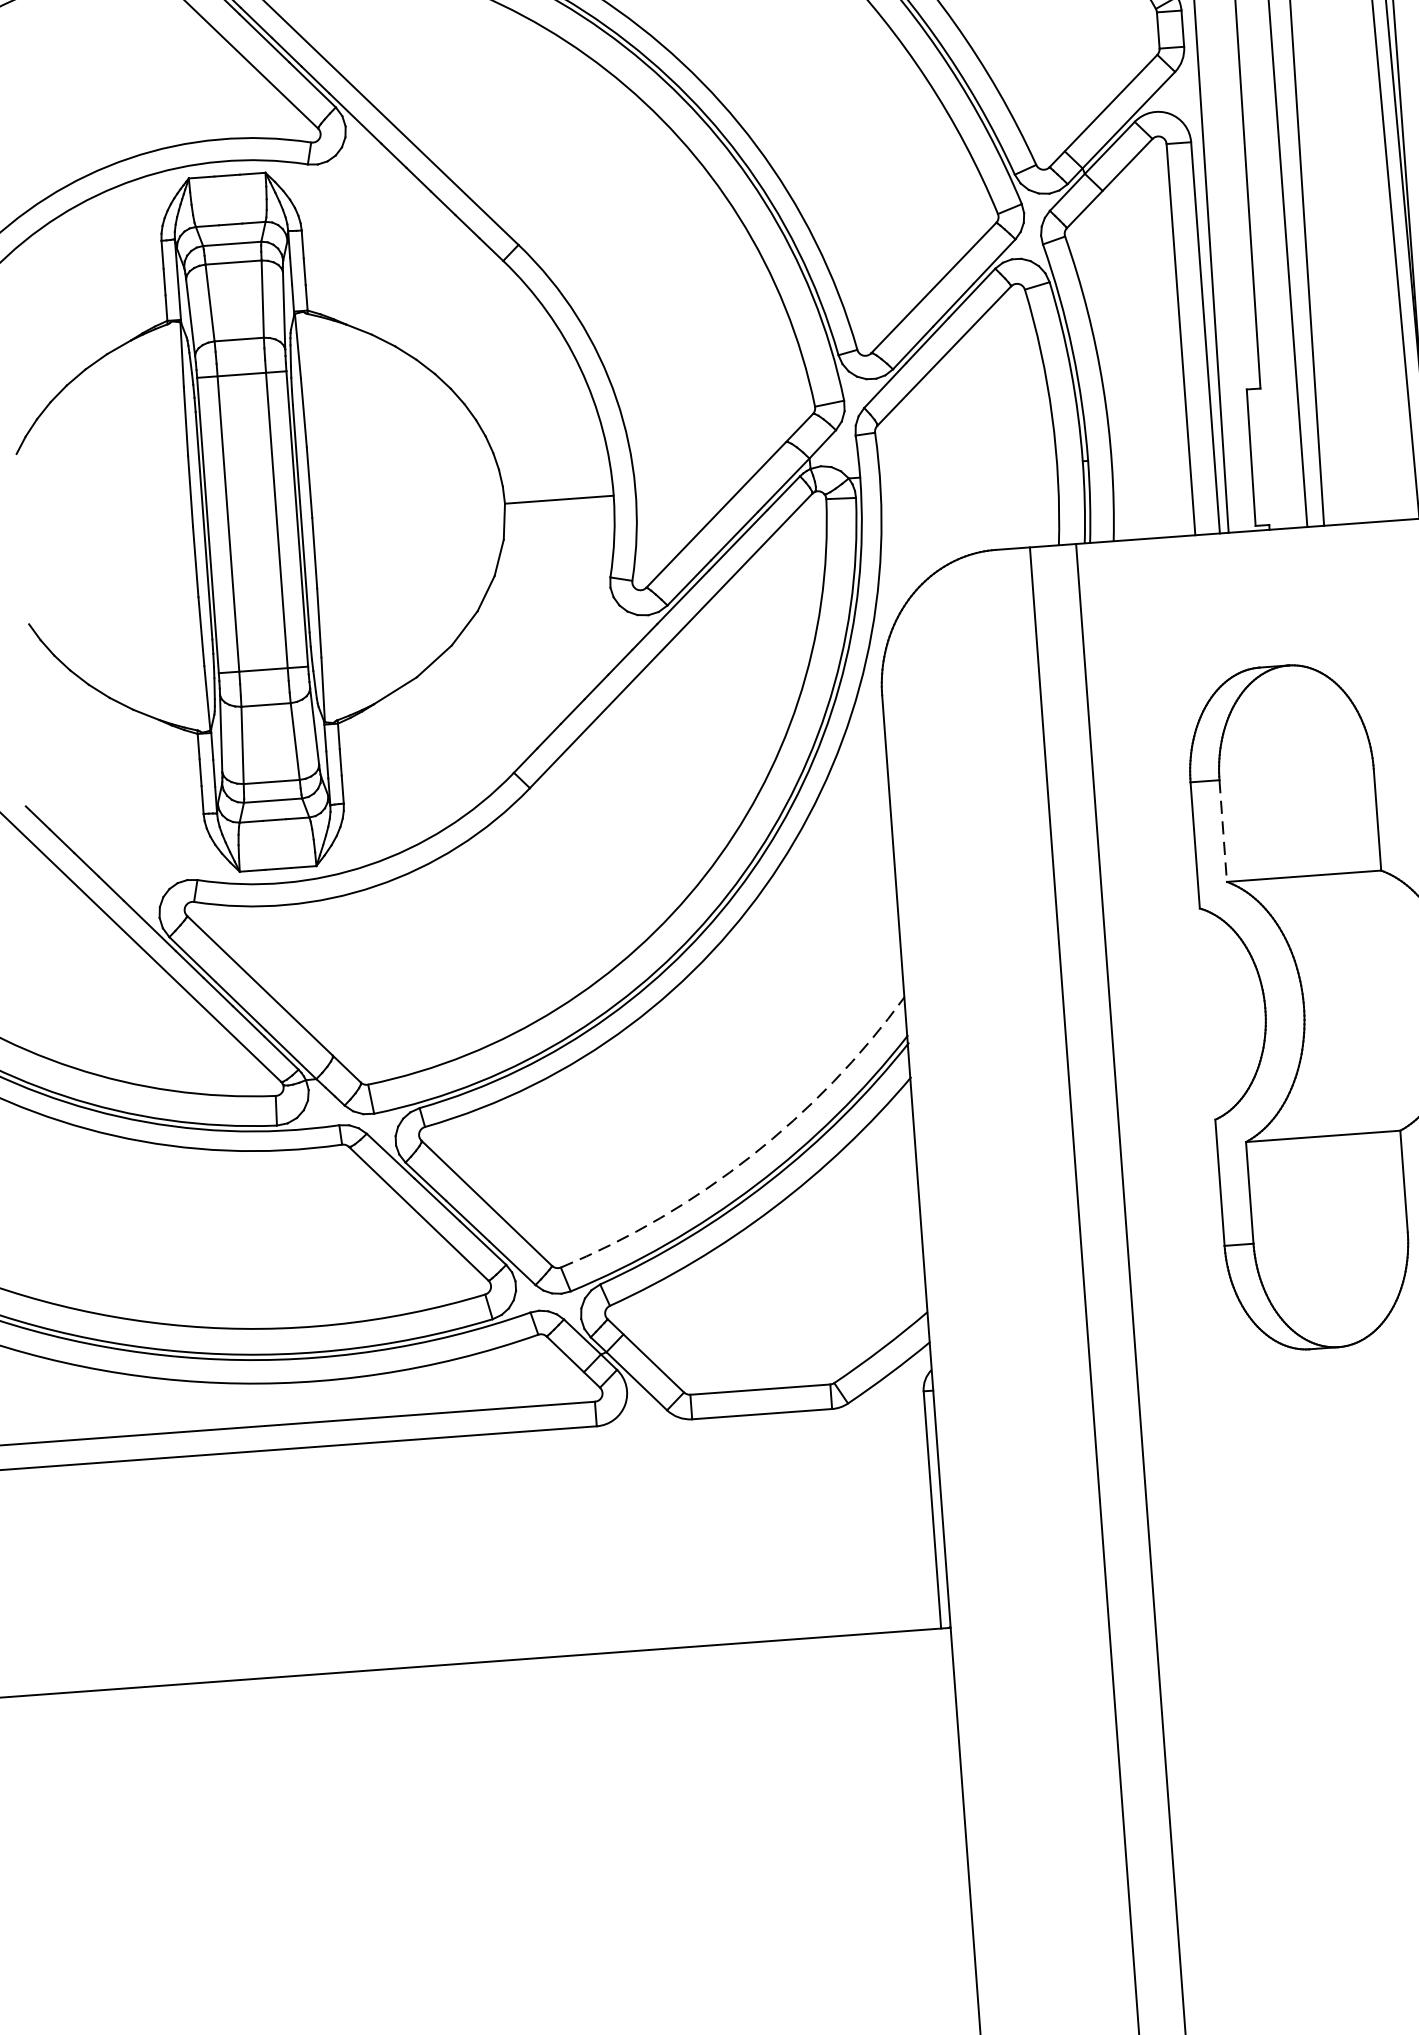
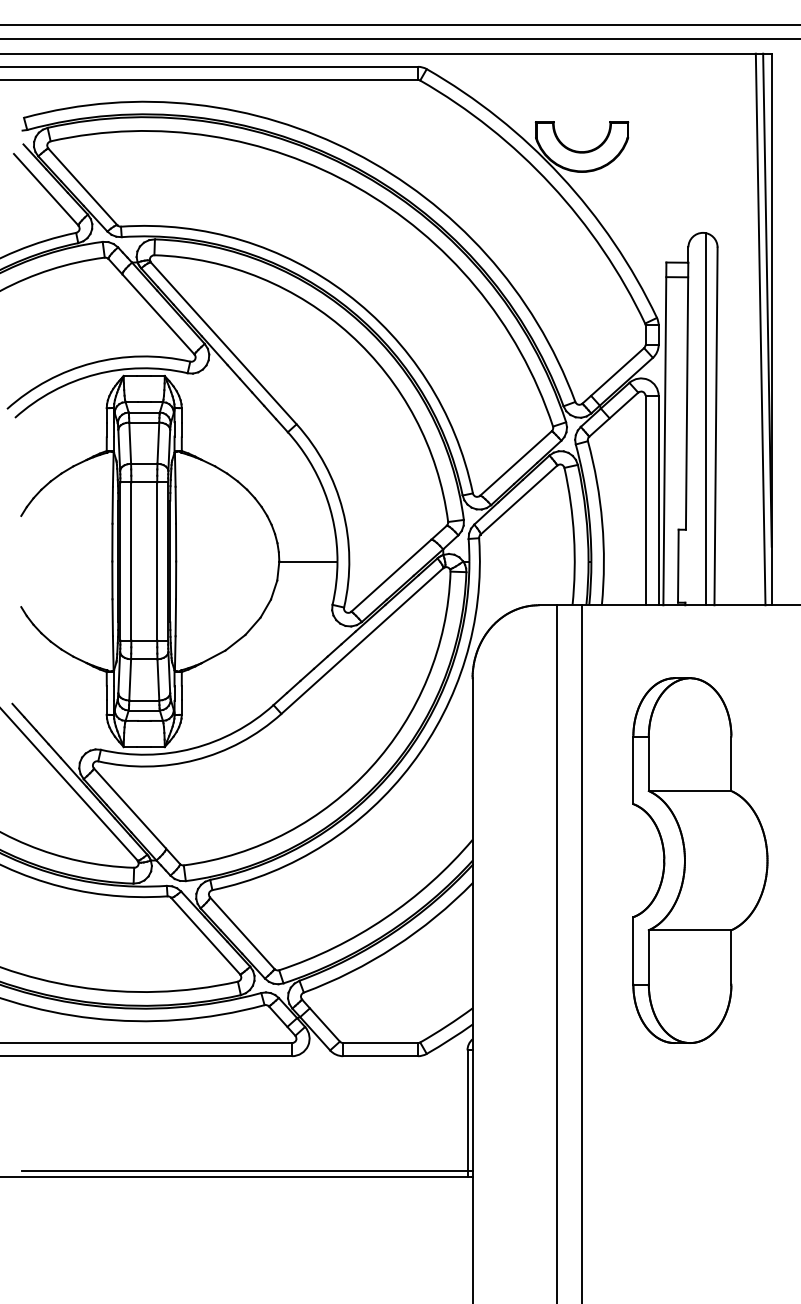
line: (1222, 832) -> (648, 764), dashed -> solid
arc: (752, 1156) -> (385, 918), dashed -> solid
line: (529, 1647) -> (247, 1171), added

